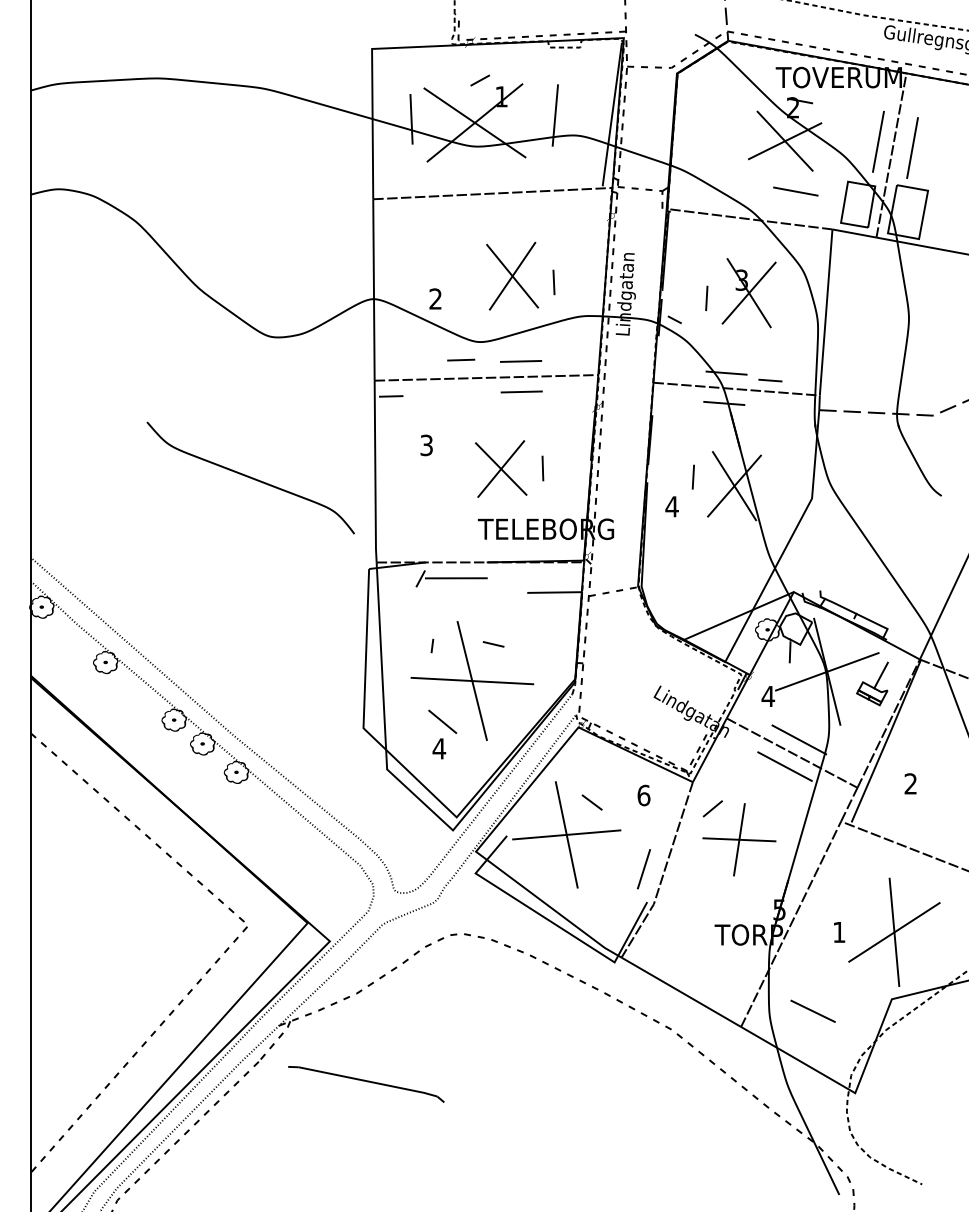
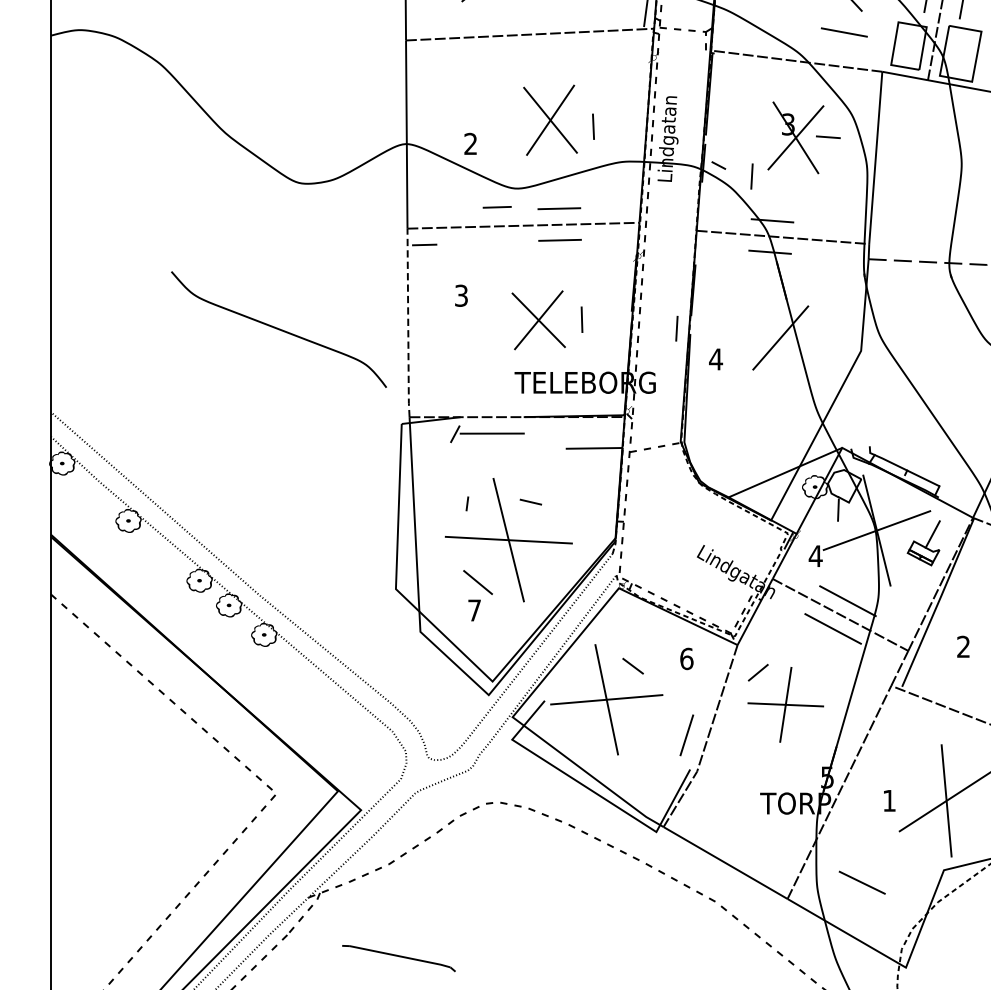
line: (706, 298) -> (751, 176), moved
line: (770, 380) -> (828, 137), moved
line: (375, 472) -> (408, 323), solid -> dashed
line: (692, 476) -> (675, 328), moved
line: (734, 486) -> (780, 338), removed
text: (439, 748) -> (474, 610), 4 -> 7
part: (366, 1084) -> (399, 958), size x0.7

